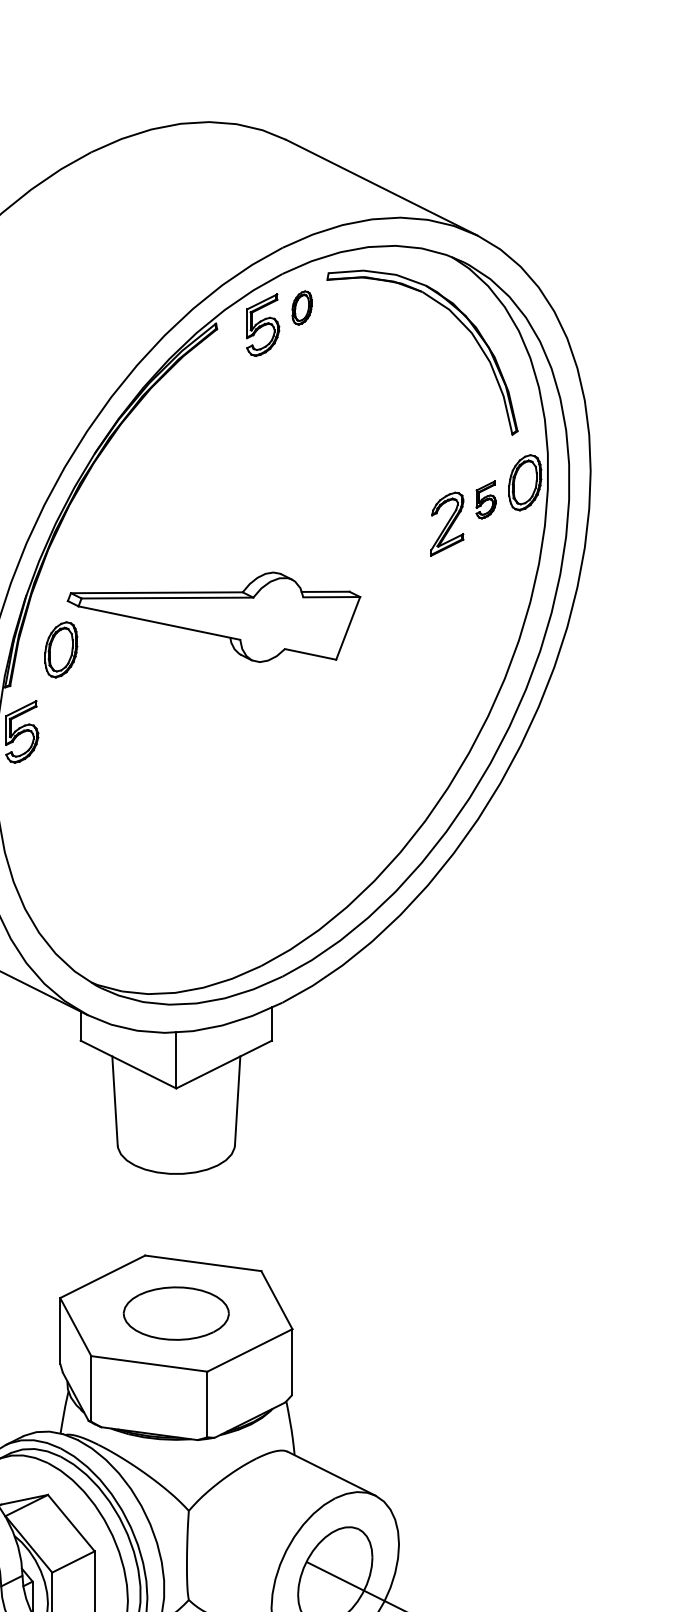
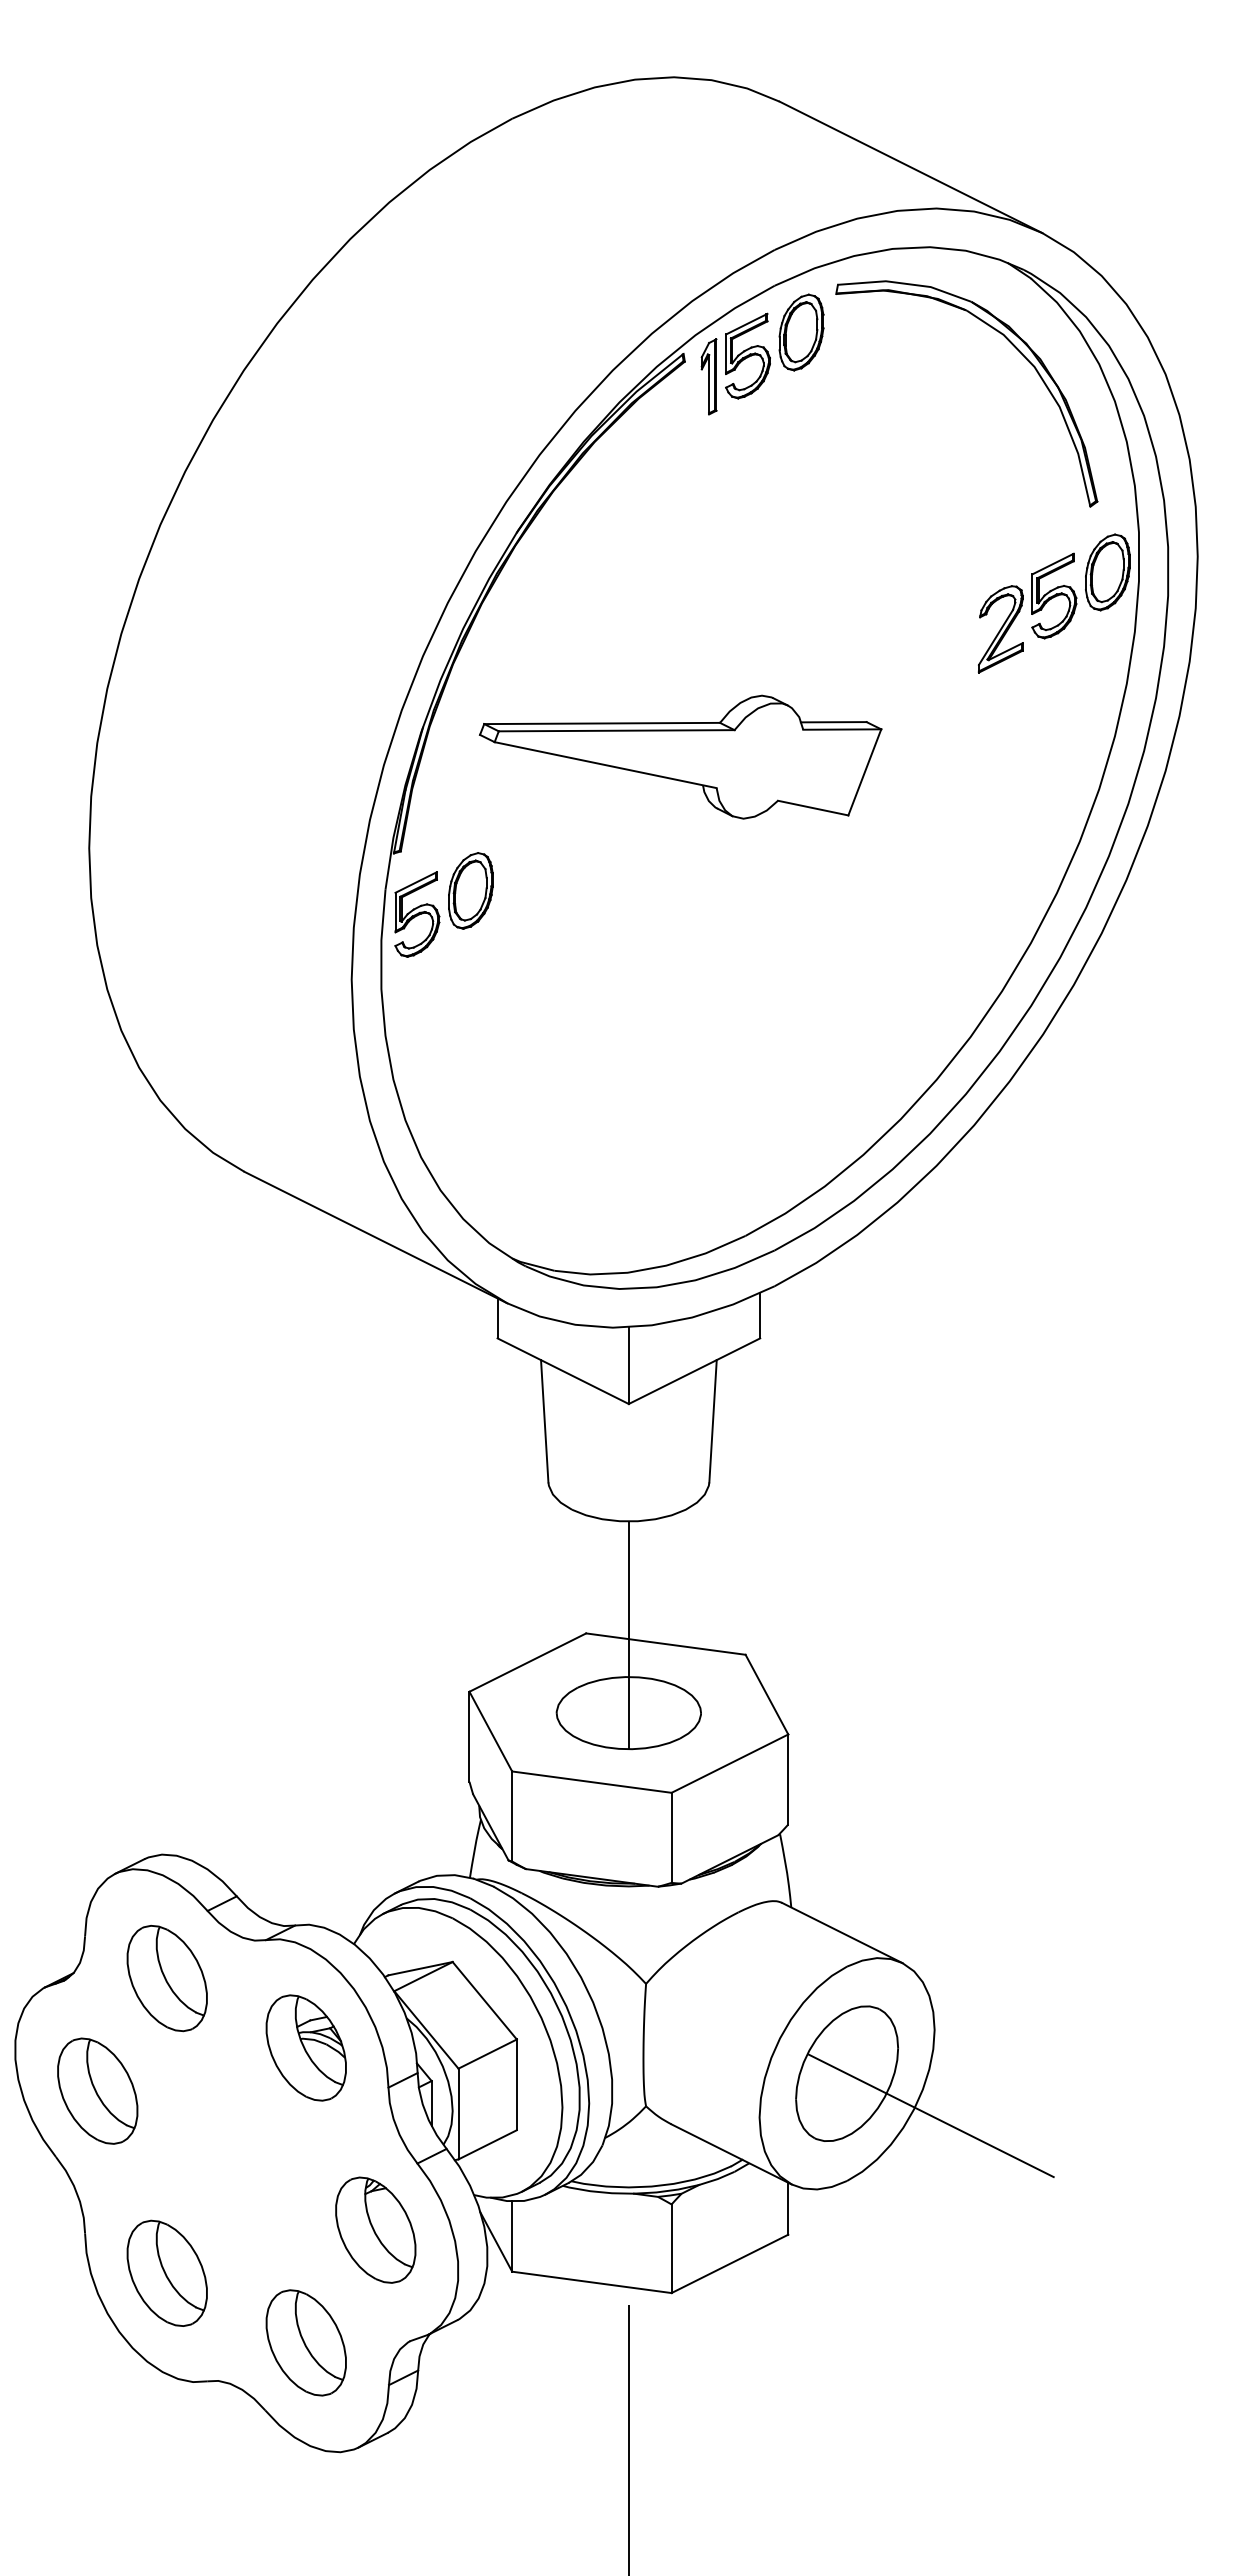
part: (302, 307) -> (801, 332), size x1.67
part: (234, 340) -> (708, 376), added
part: (486, 499) -> (1054, 595), size x1.67
part: (60, 649) -> (470, 890), moved
line: (176, 1257) -> (628, 1635), added

